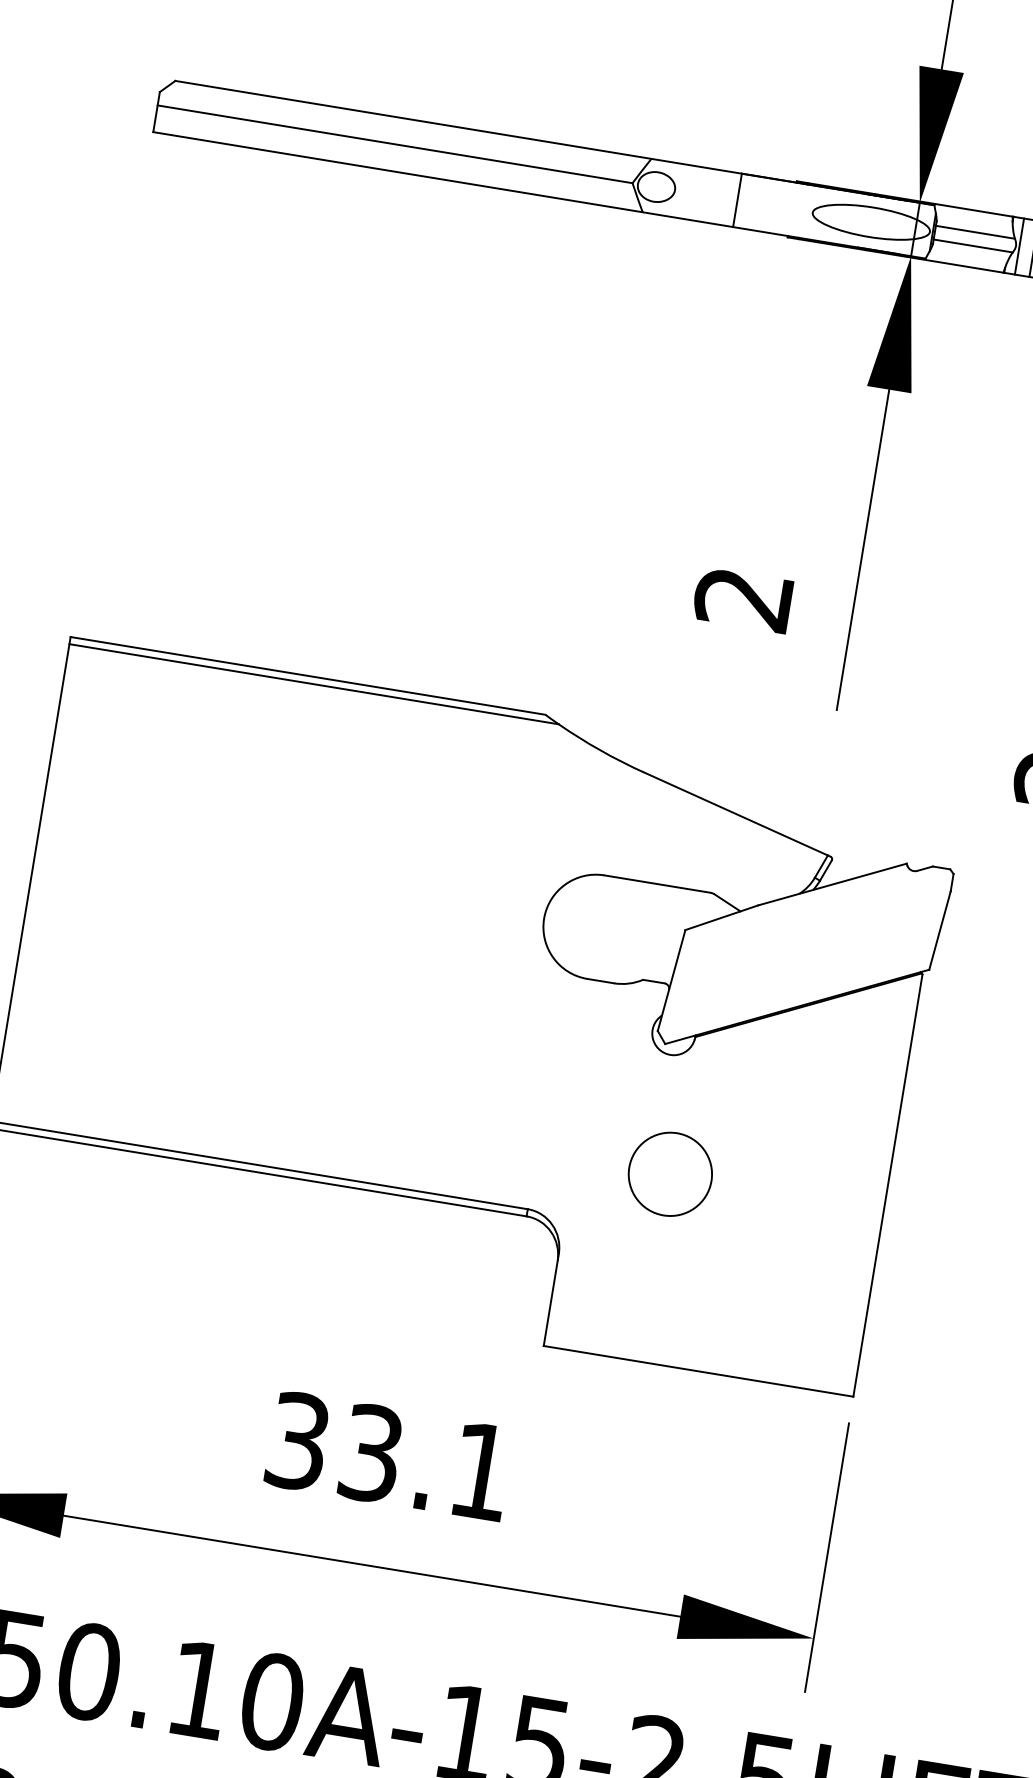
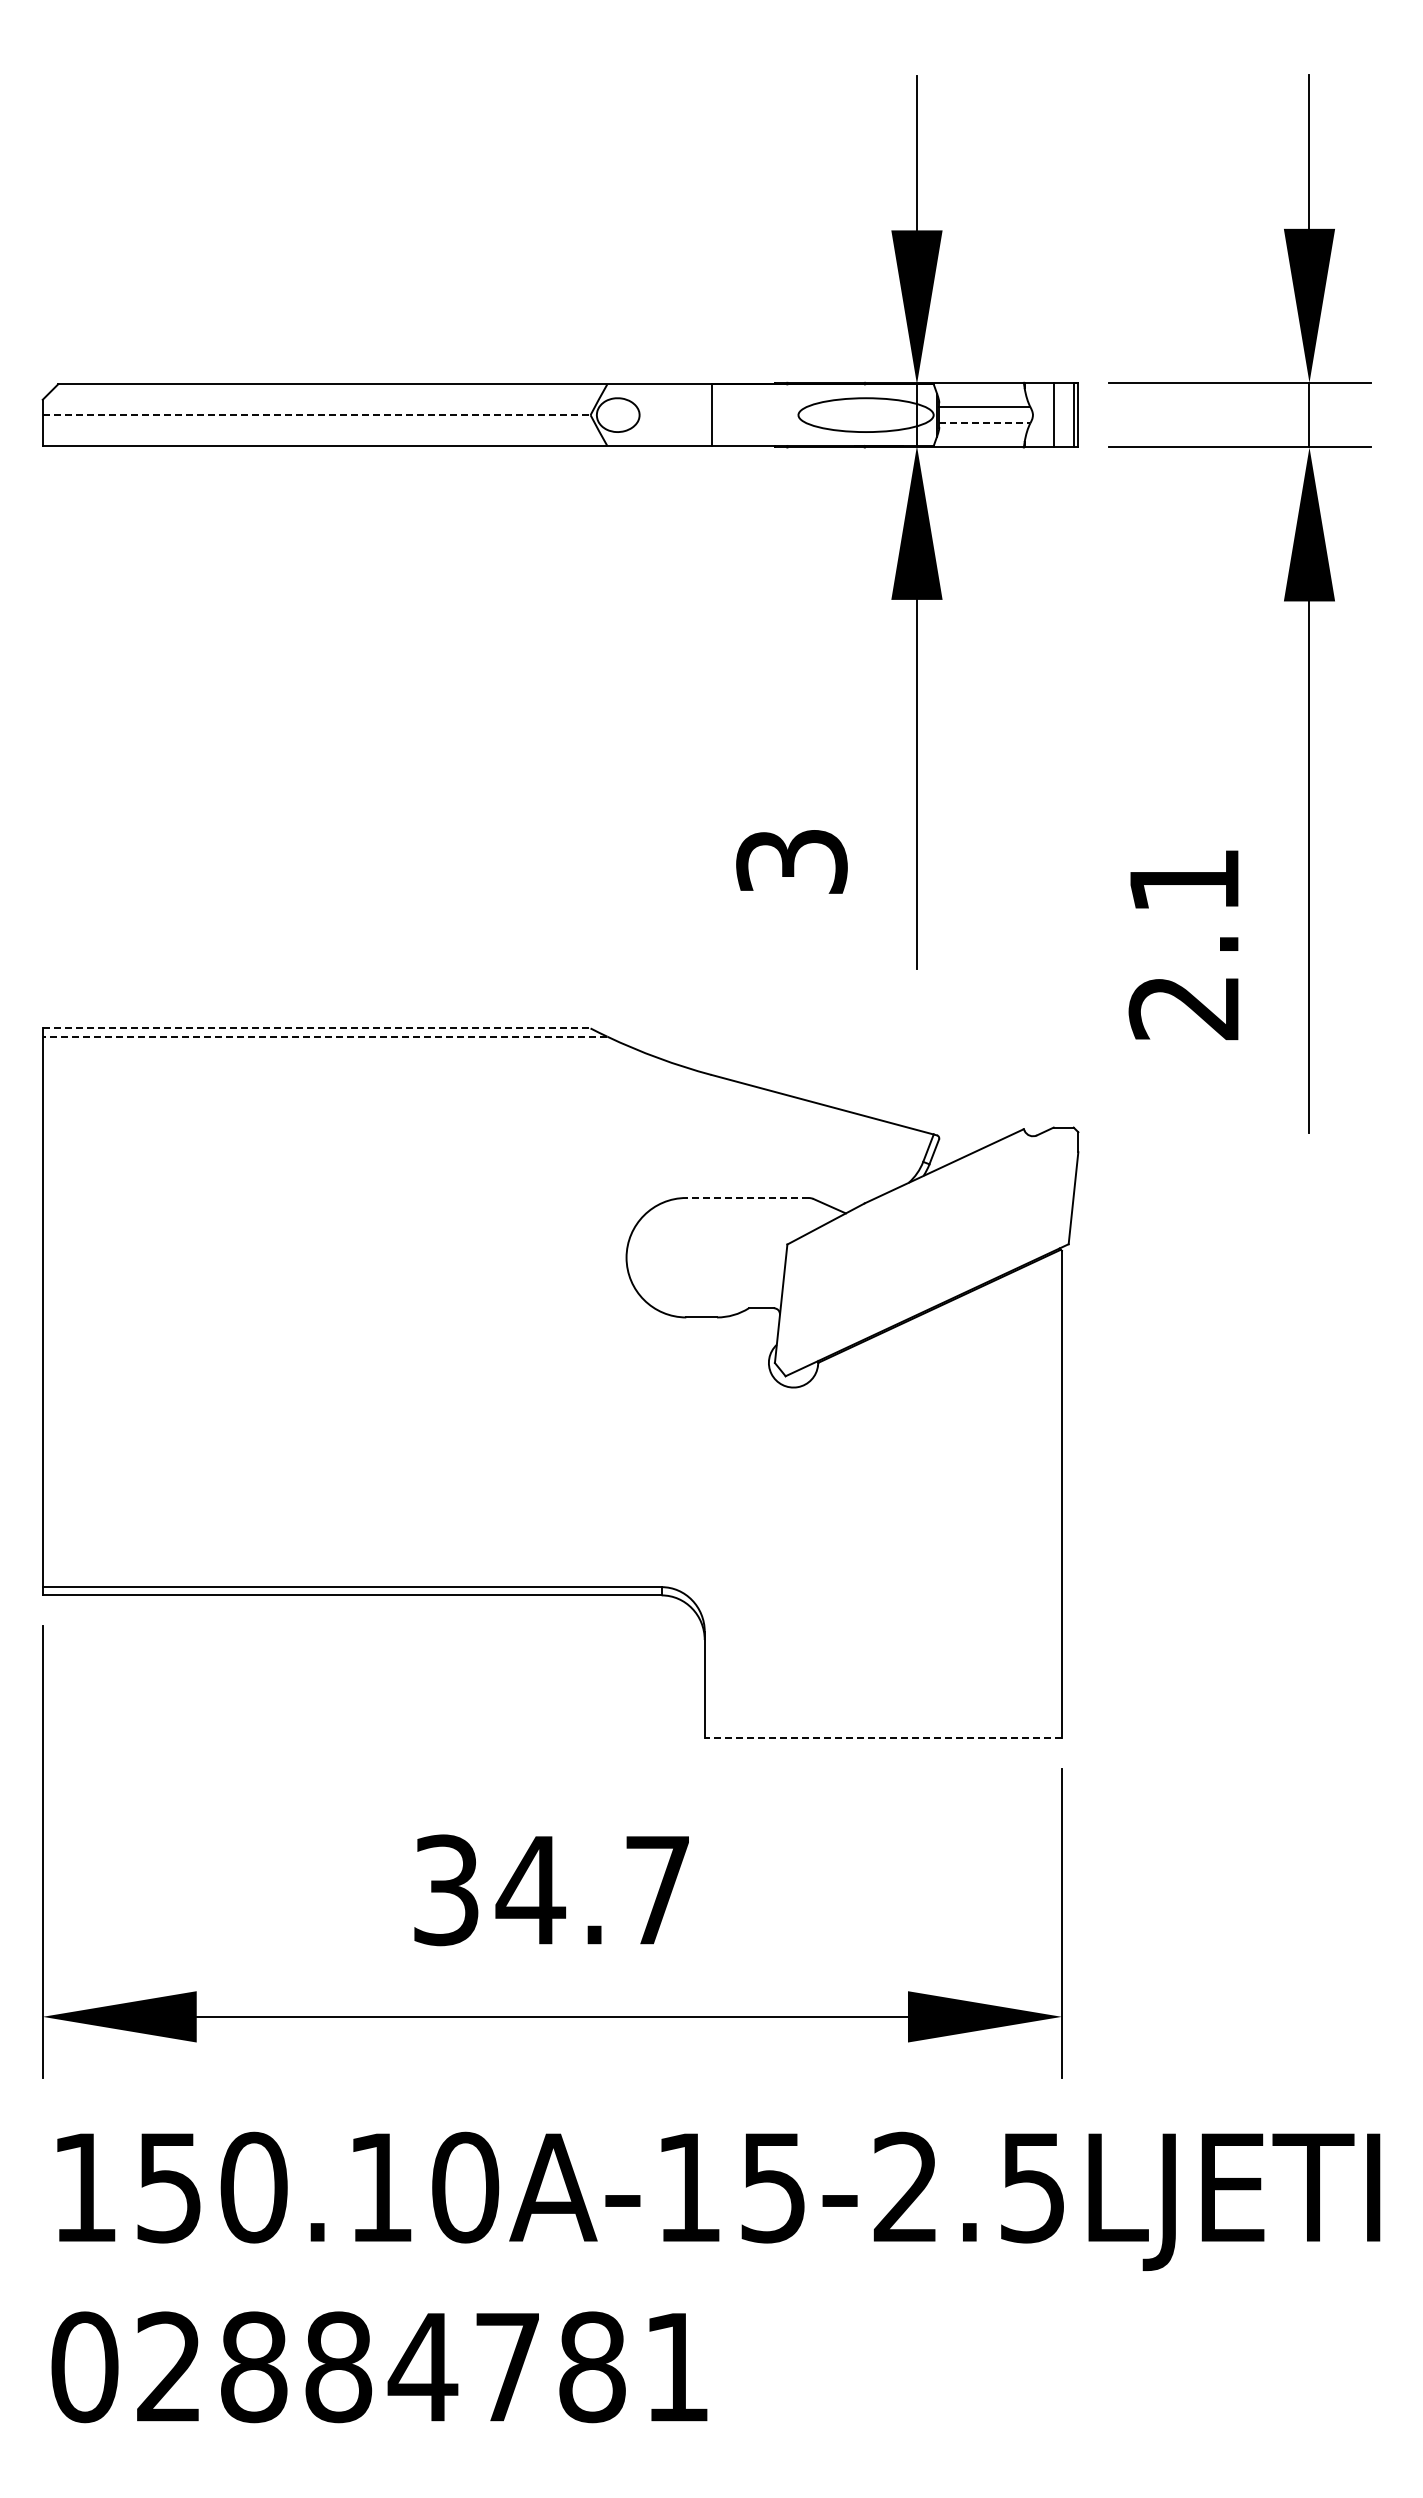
line: (394, 144) -> (316, 415), solid -> dashed
line: (1019, 245) -> (1036, 414), removed
line: (972, 246) -> (984, 423), solid -> dashed
text: (743, 599) -> (791, 862), 2 -> 3
line: (307, 675) -> (316, 1028), solid -> dashed
line: (313, 684) -> (324, 1036), solid -> dashed
line: (656, 884) -> (746, 1198), solid -> dashed
circle: (670, 1174) -> (815, 1521), removed
line: (698, 1371) -> (883, 1737), solid -> dashed
text: (423, 1462) -> (591, 1890), 33.1 -> 34.7

